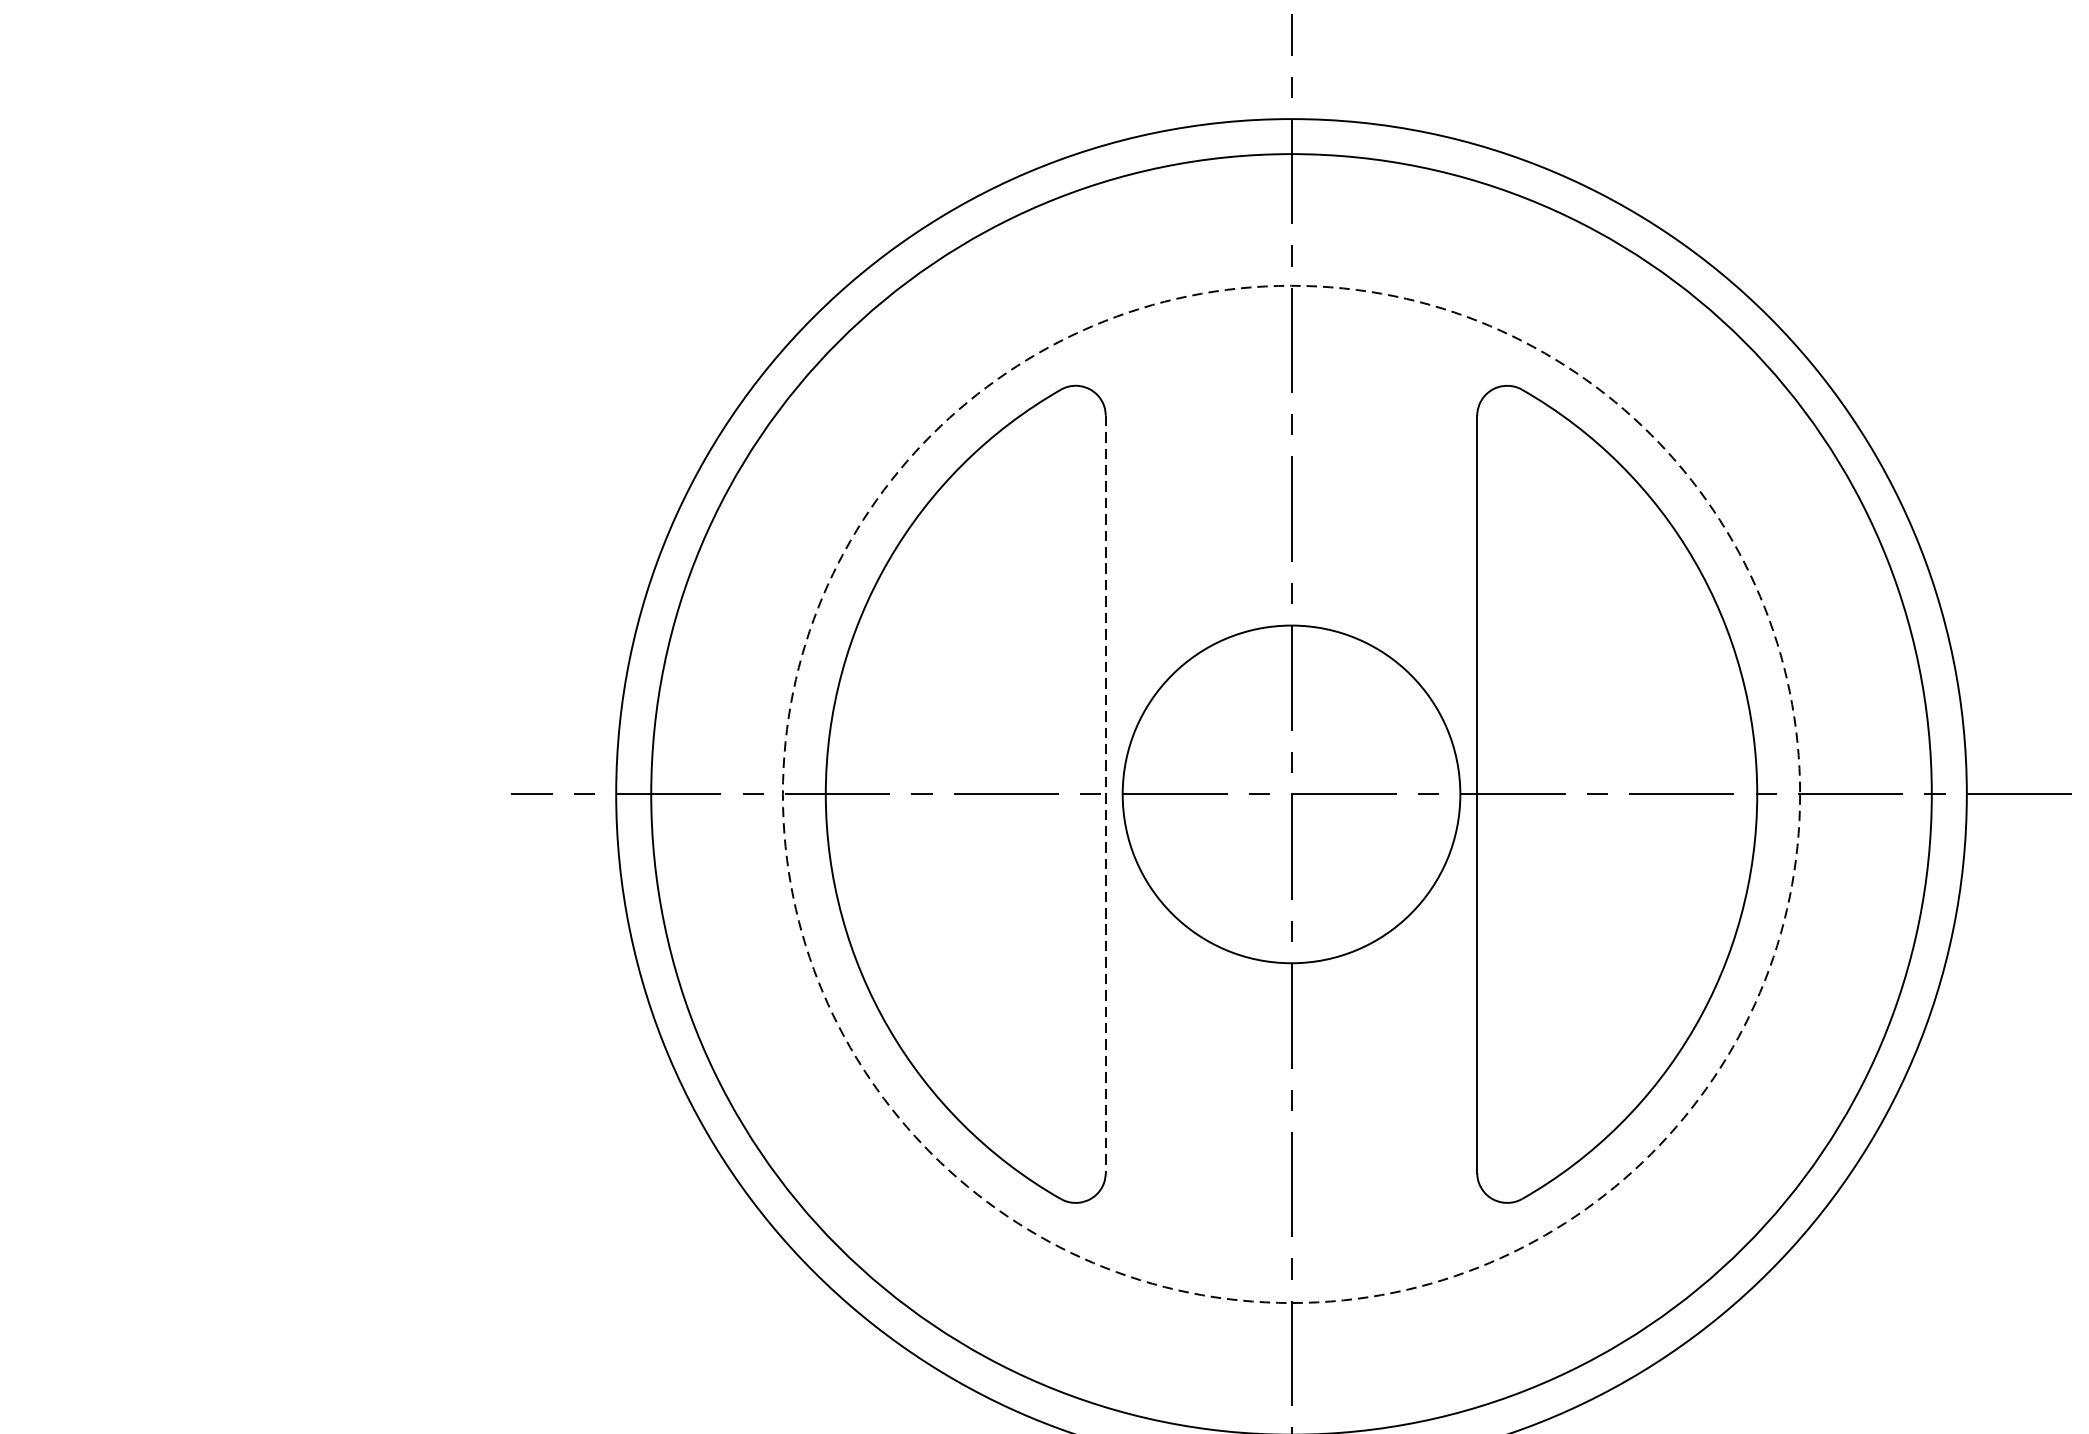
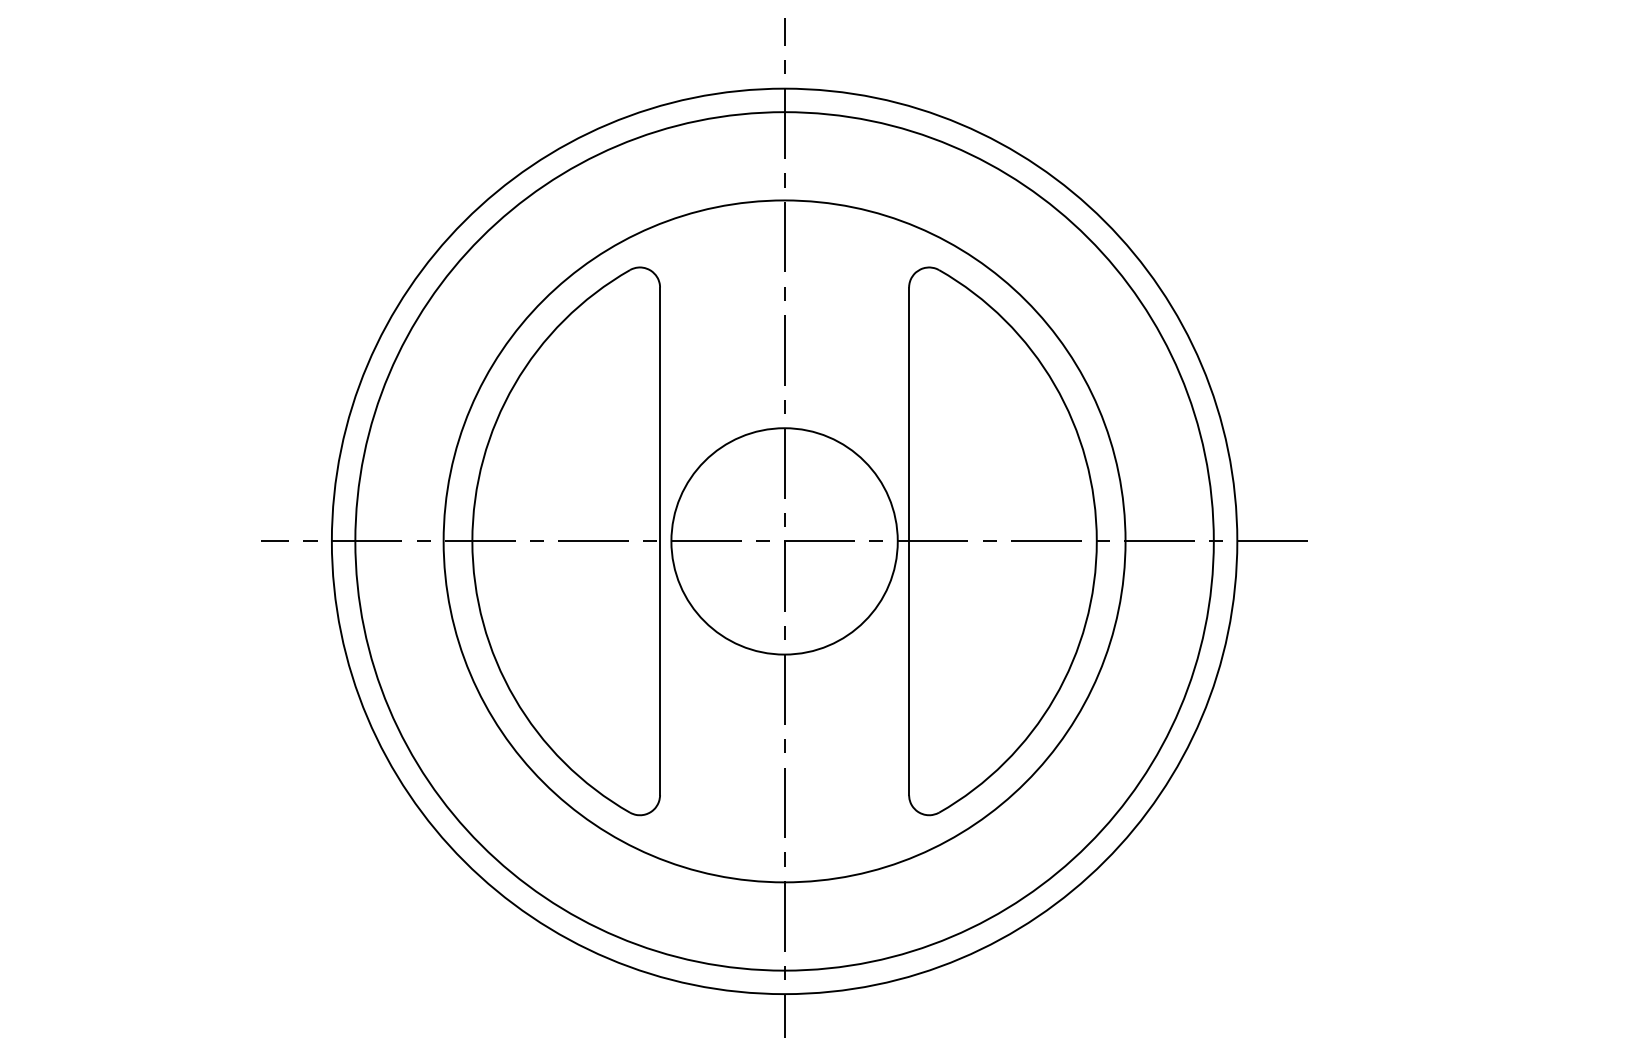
line: (1106, 794) -> (660, 541), dashed -> solid
circle: (1291, 794) -> (784, 541), dashed -> solid

